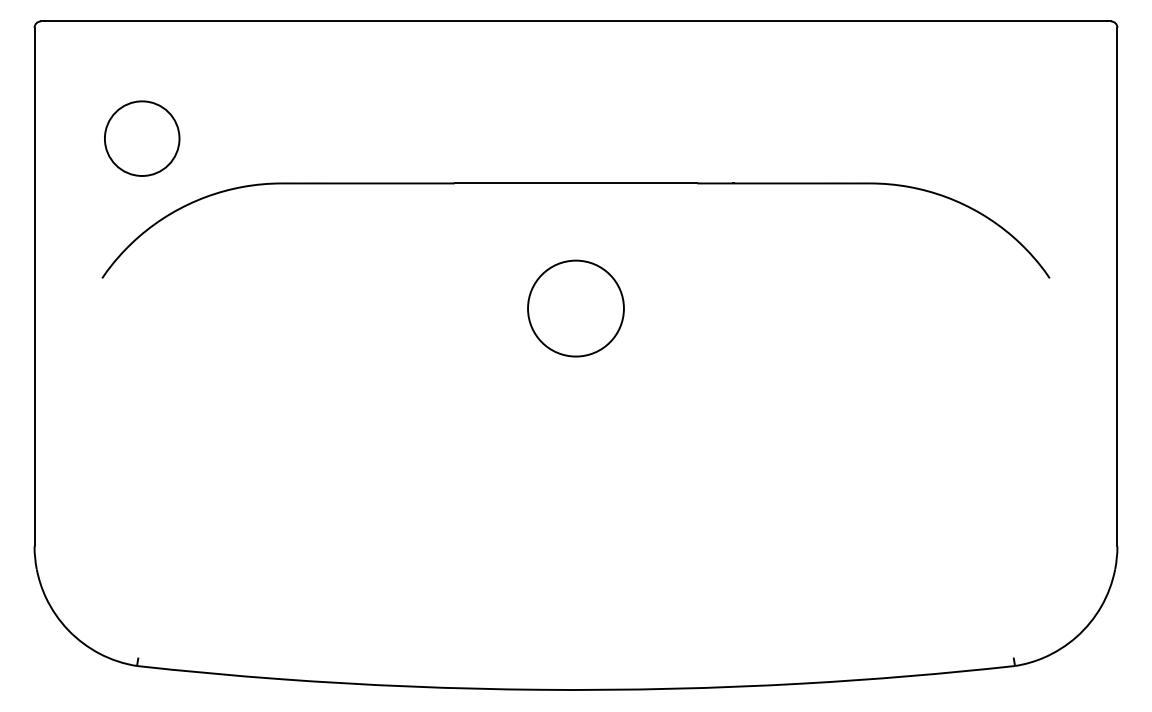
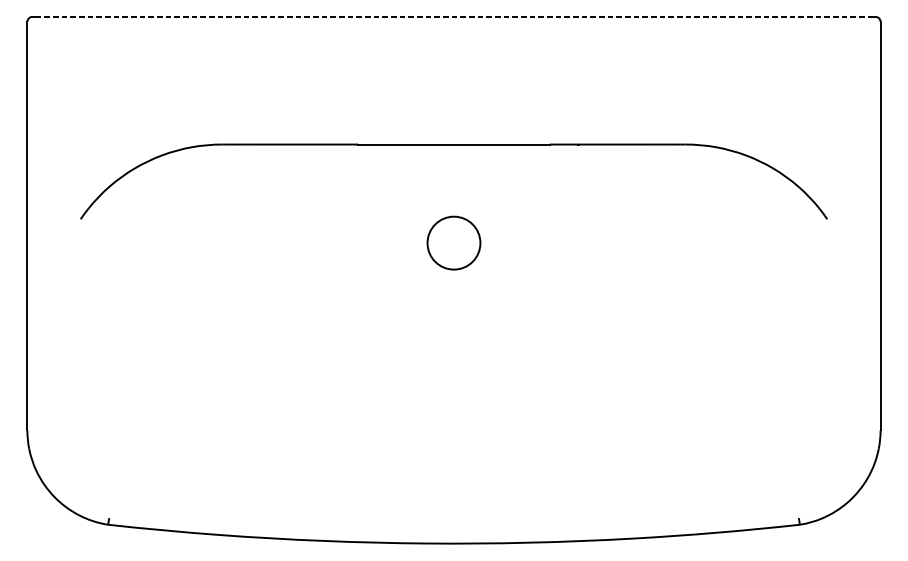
line: (575, 21) -> (453, 16), solid -> dashed
circle: (142, 138) -> (112, 109), removed
circle: (575, 308) -> (453, 243), size x0.7

